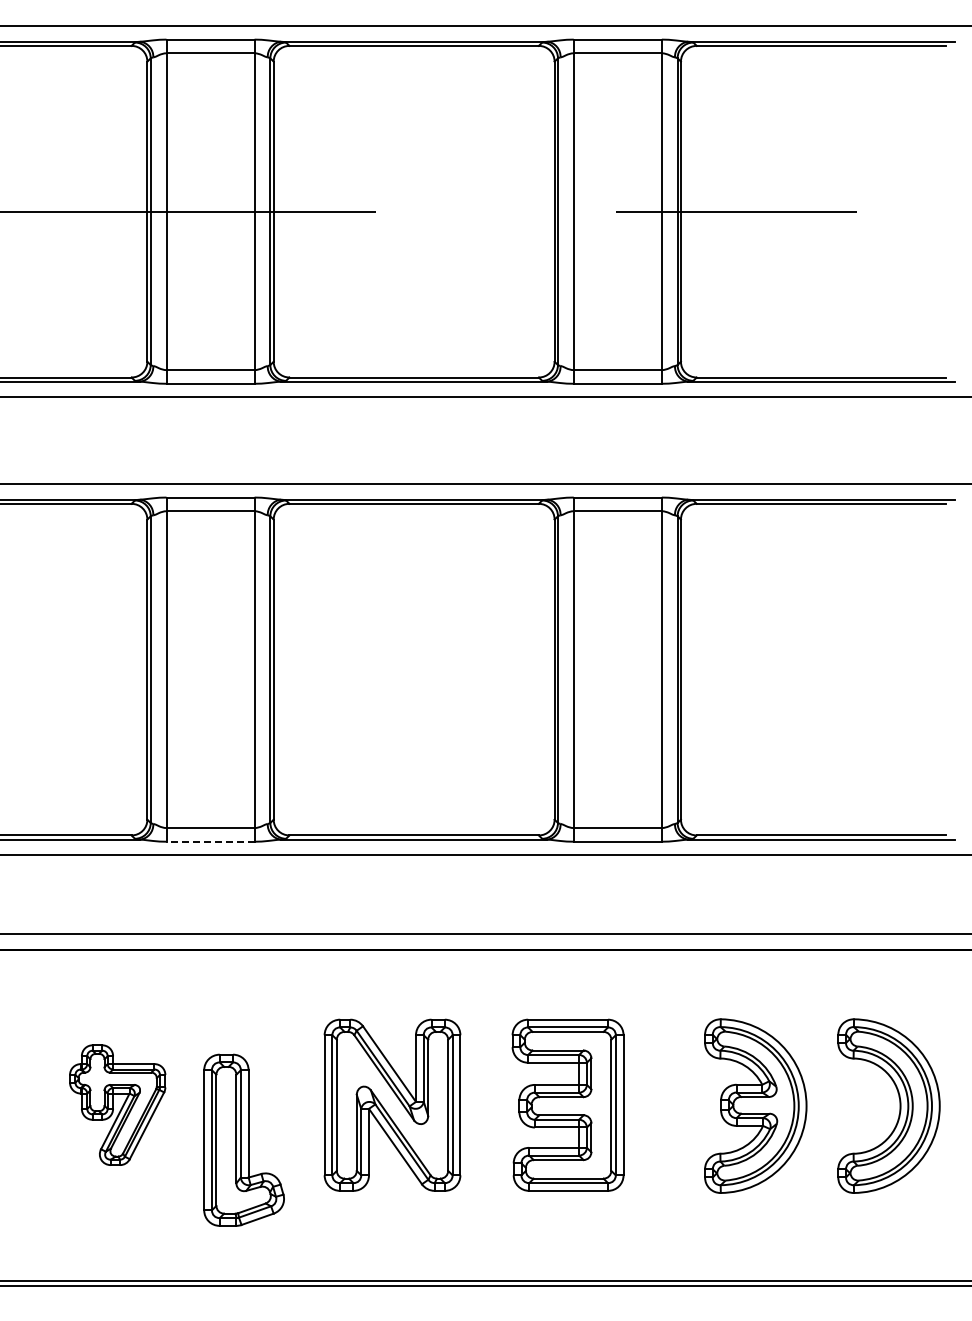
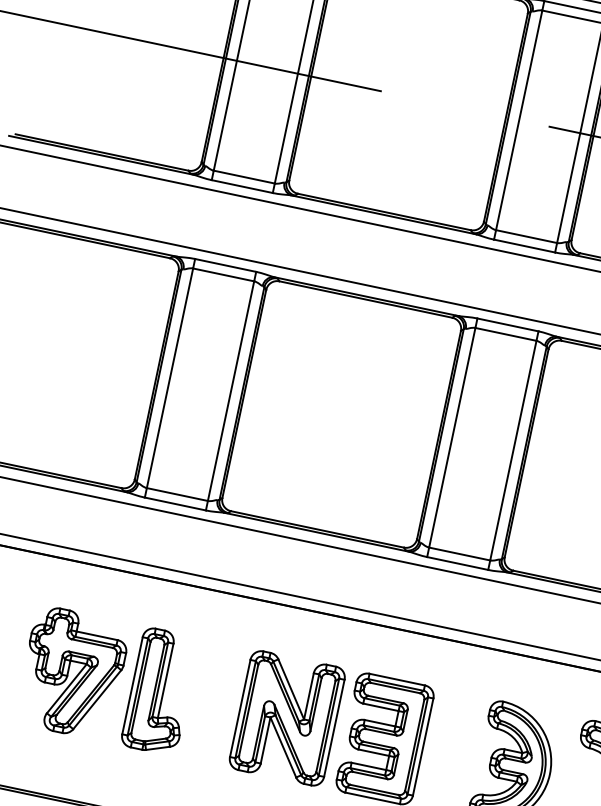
line: (210, 841) -> (175, 503), dashed -> solid
part: (117, 1104) -> (72, 672), size x1.43
part: (392, 1104) -> (287, 717), moved
part: (243, 1139) -> (159, 690), moved

